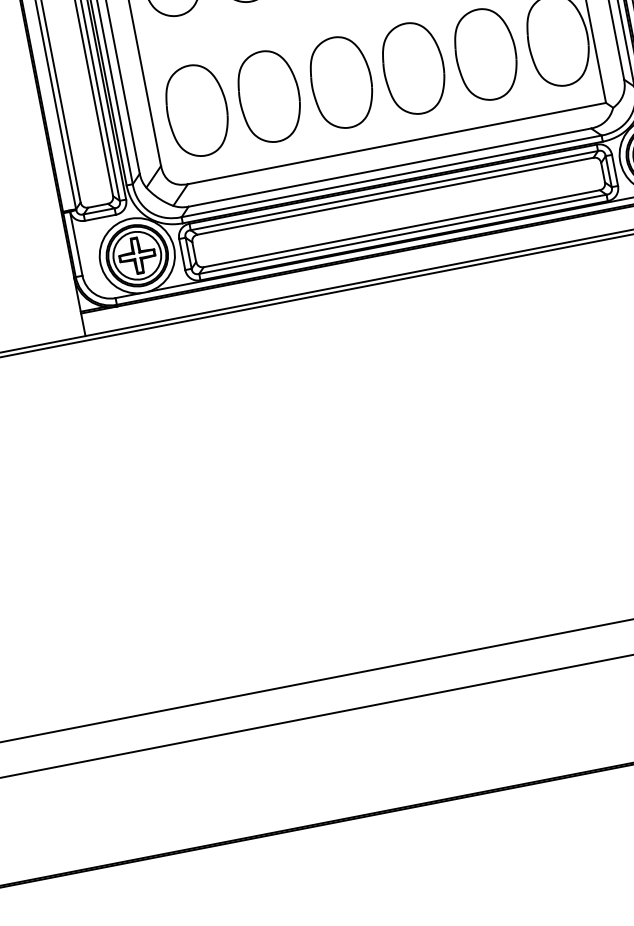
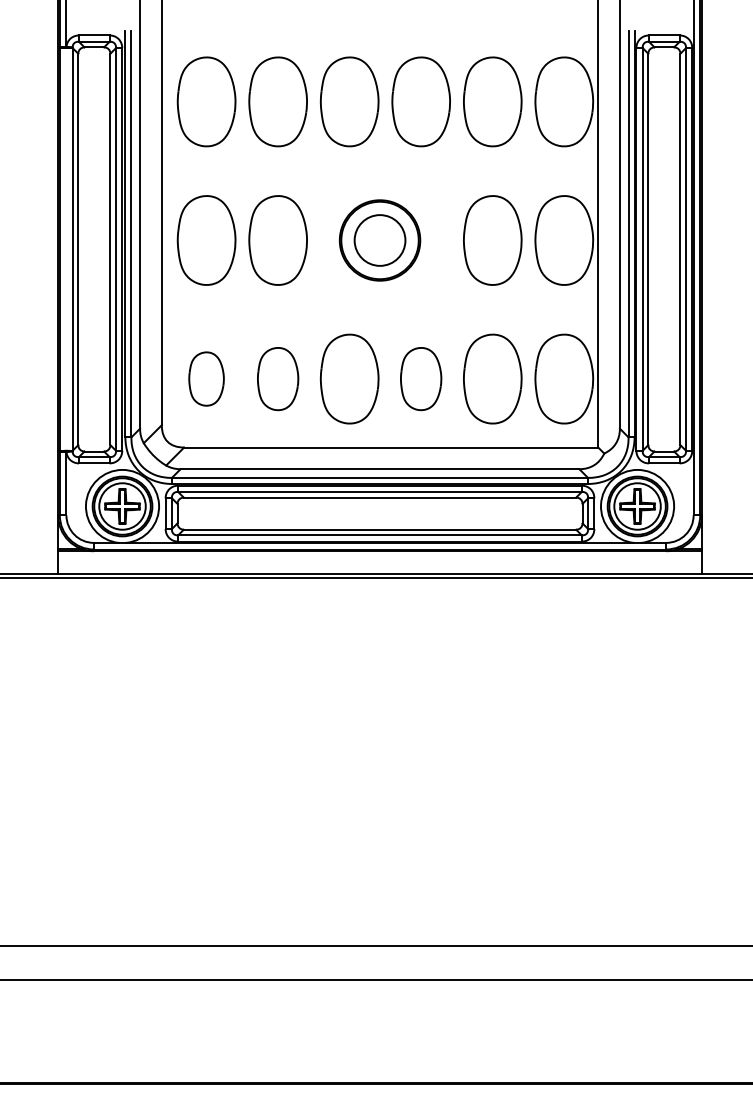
part: (413, 68) -> (420, 378), size x0.7
part: (268, 96) -> (277, 378), size x0.7
part: (196, 110) -> (206, 378), size x0.6

